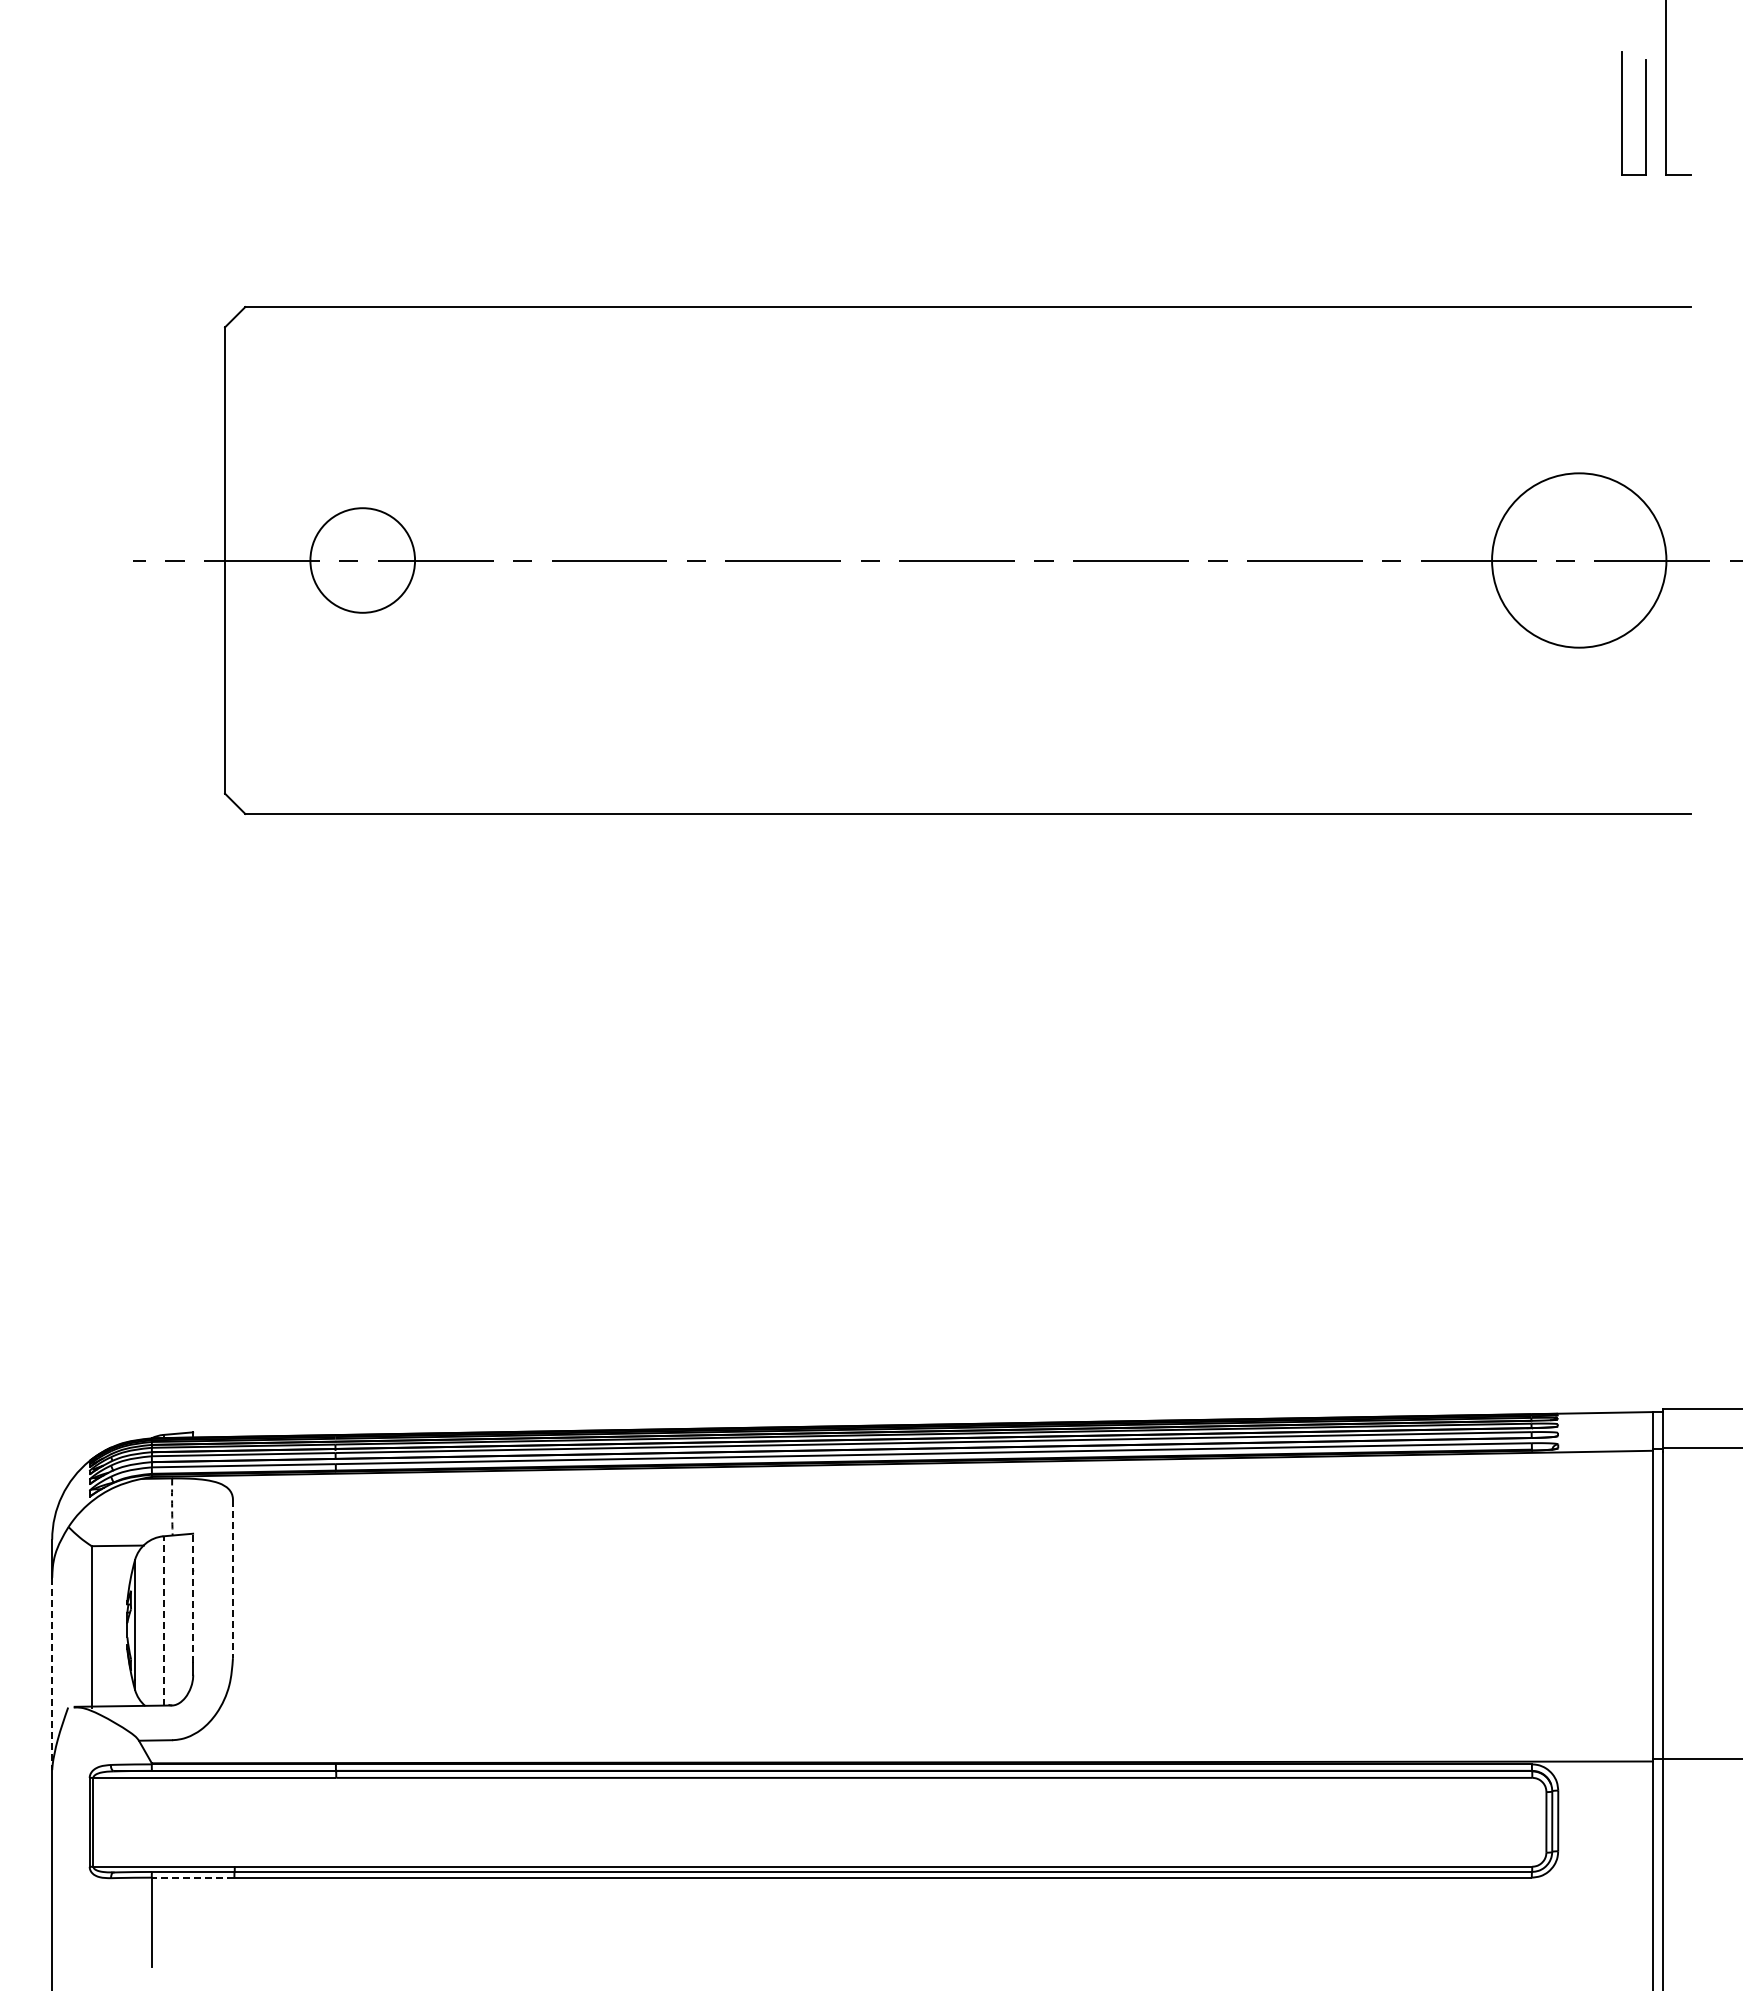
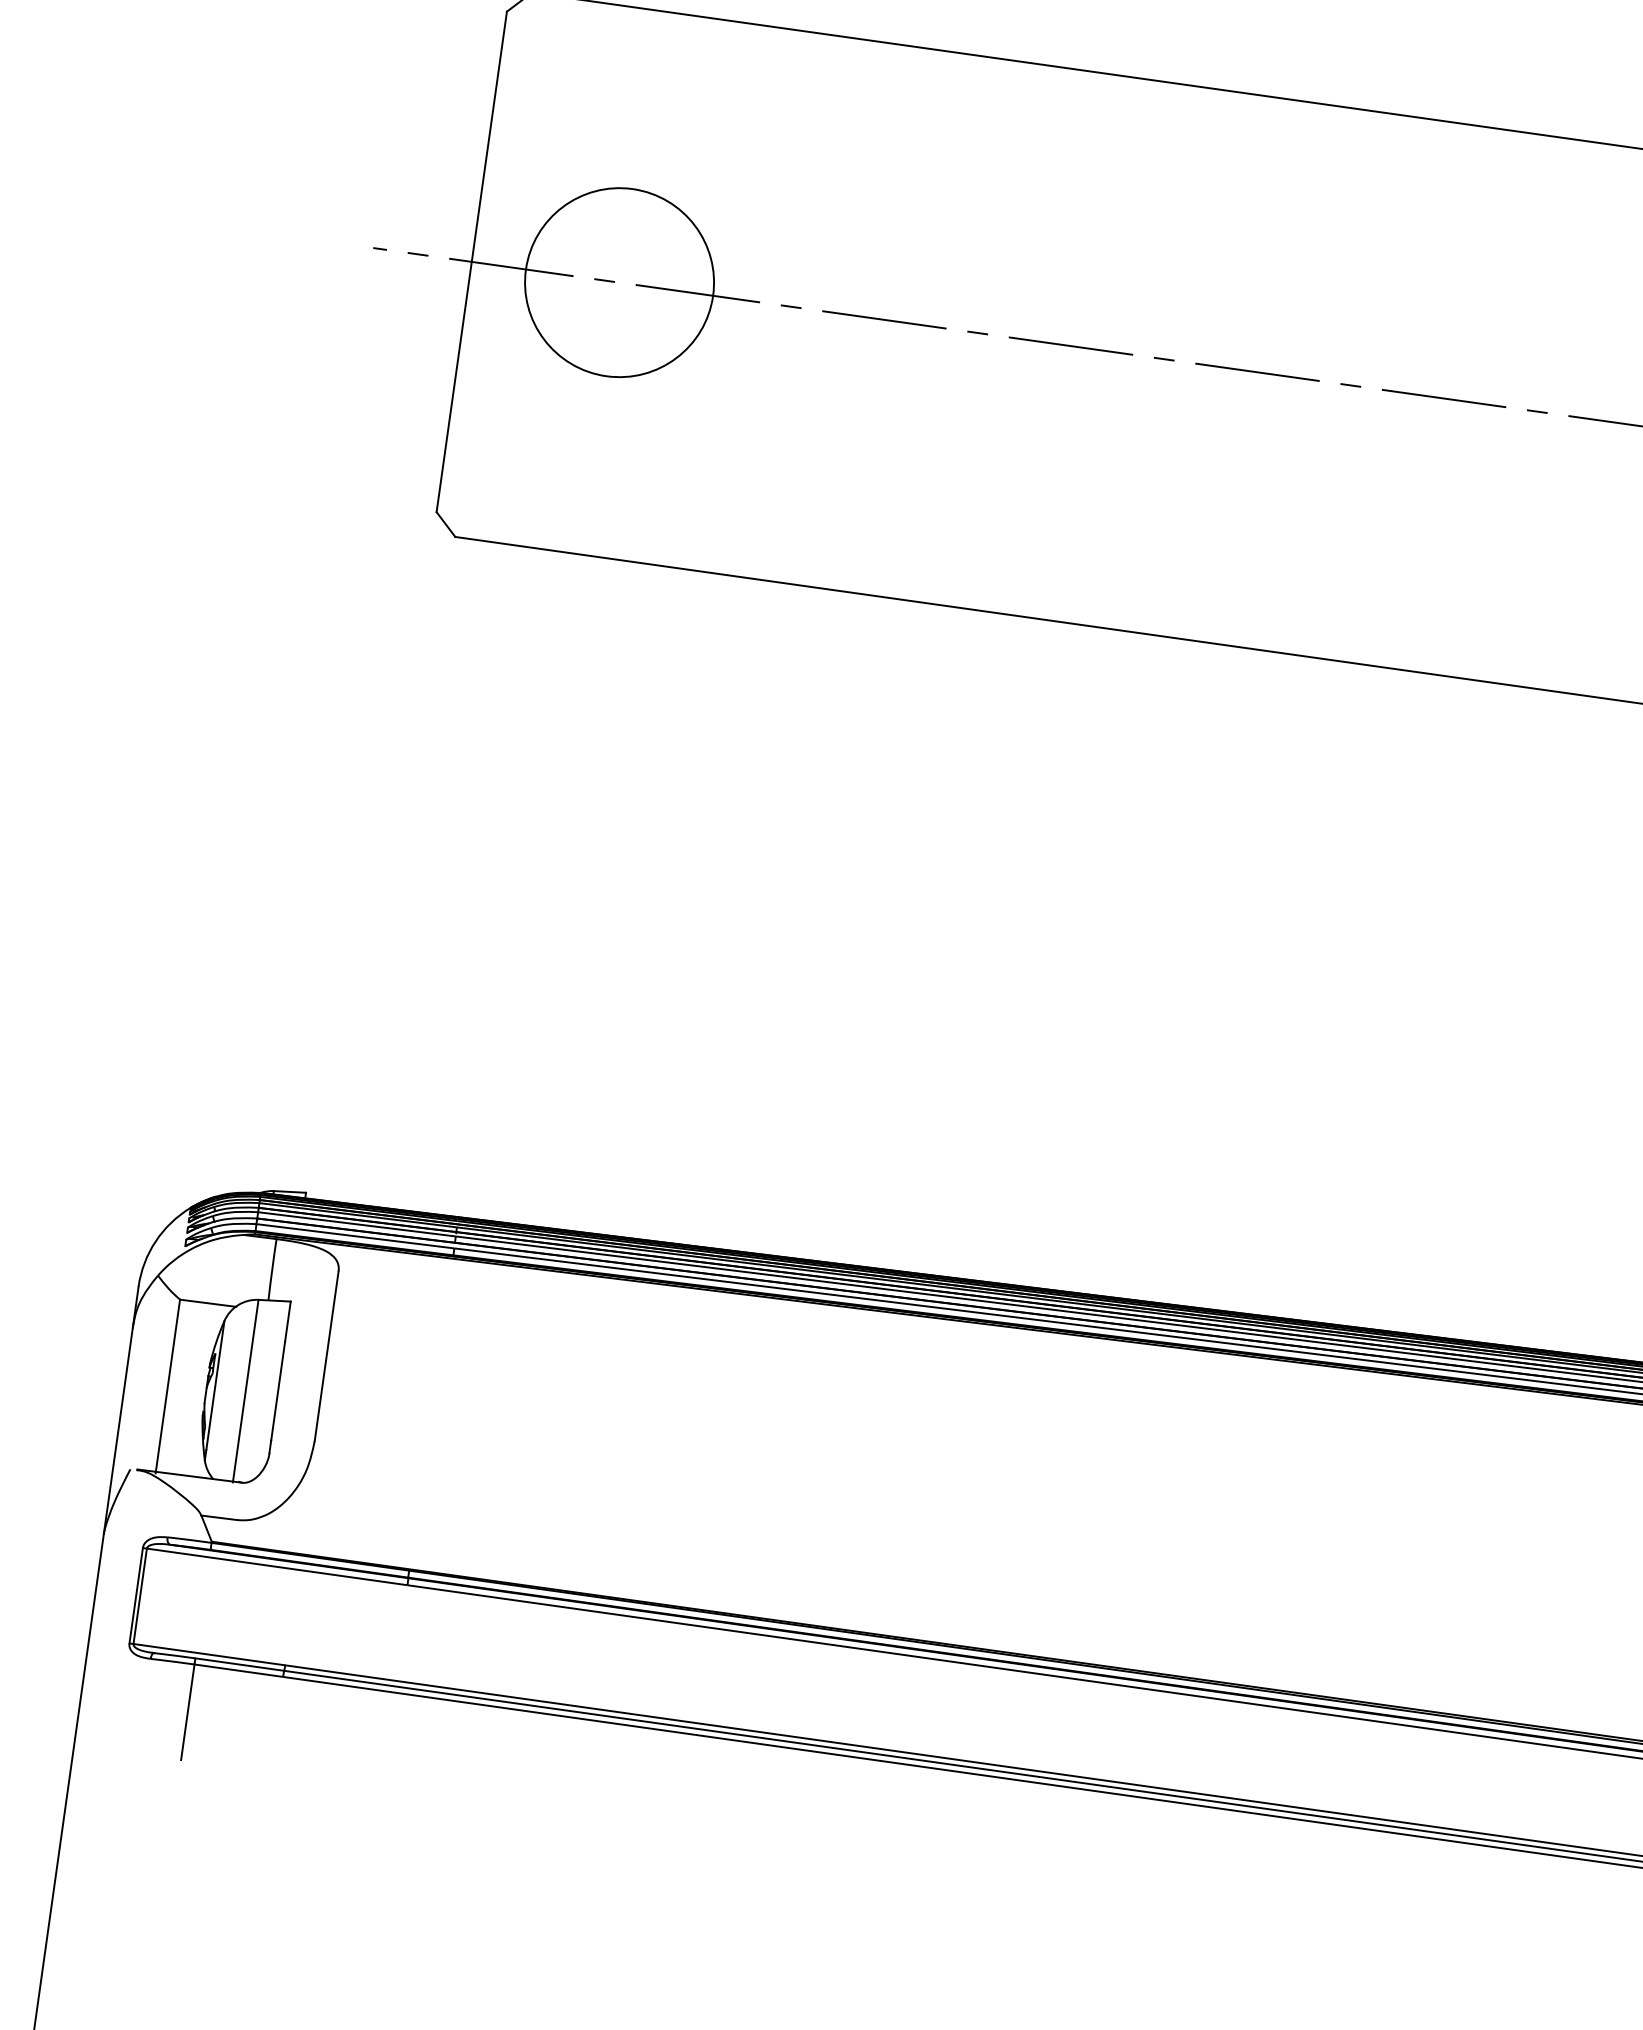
circle: (362, 560) -> (619, 282), size x1.67
arc: (172, 1506) -> (272, 1269), dashed -> solid
line: (232, 1579) -> (326, 1356), dashed -> solid
line: (193, 1598) -> (281, 1371), dashed -> solid
line: (163, 1620) -> (245, 1390), dashed -> solid
line: (52, 1674) -> (118, 1431), dashed -> solid
line: (192, 1877) -> (238, 1670), dashed -> solid

